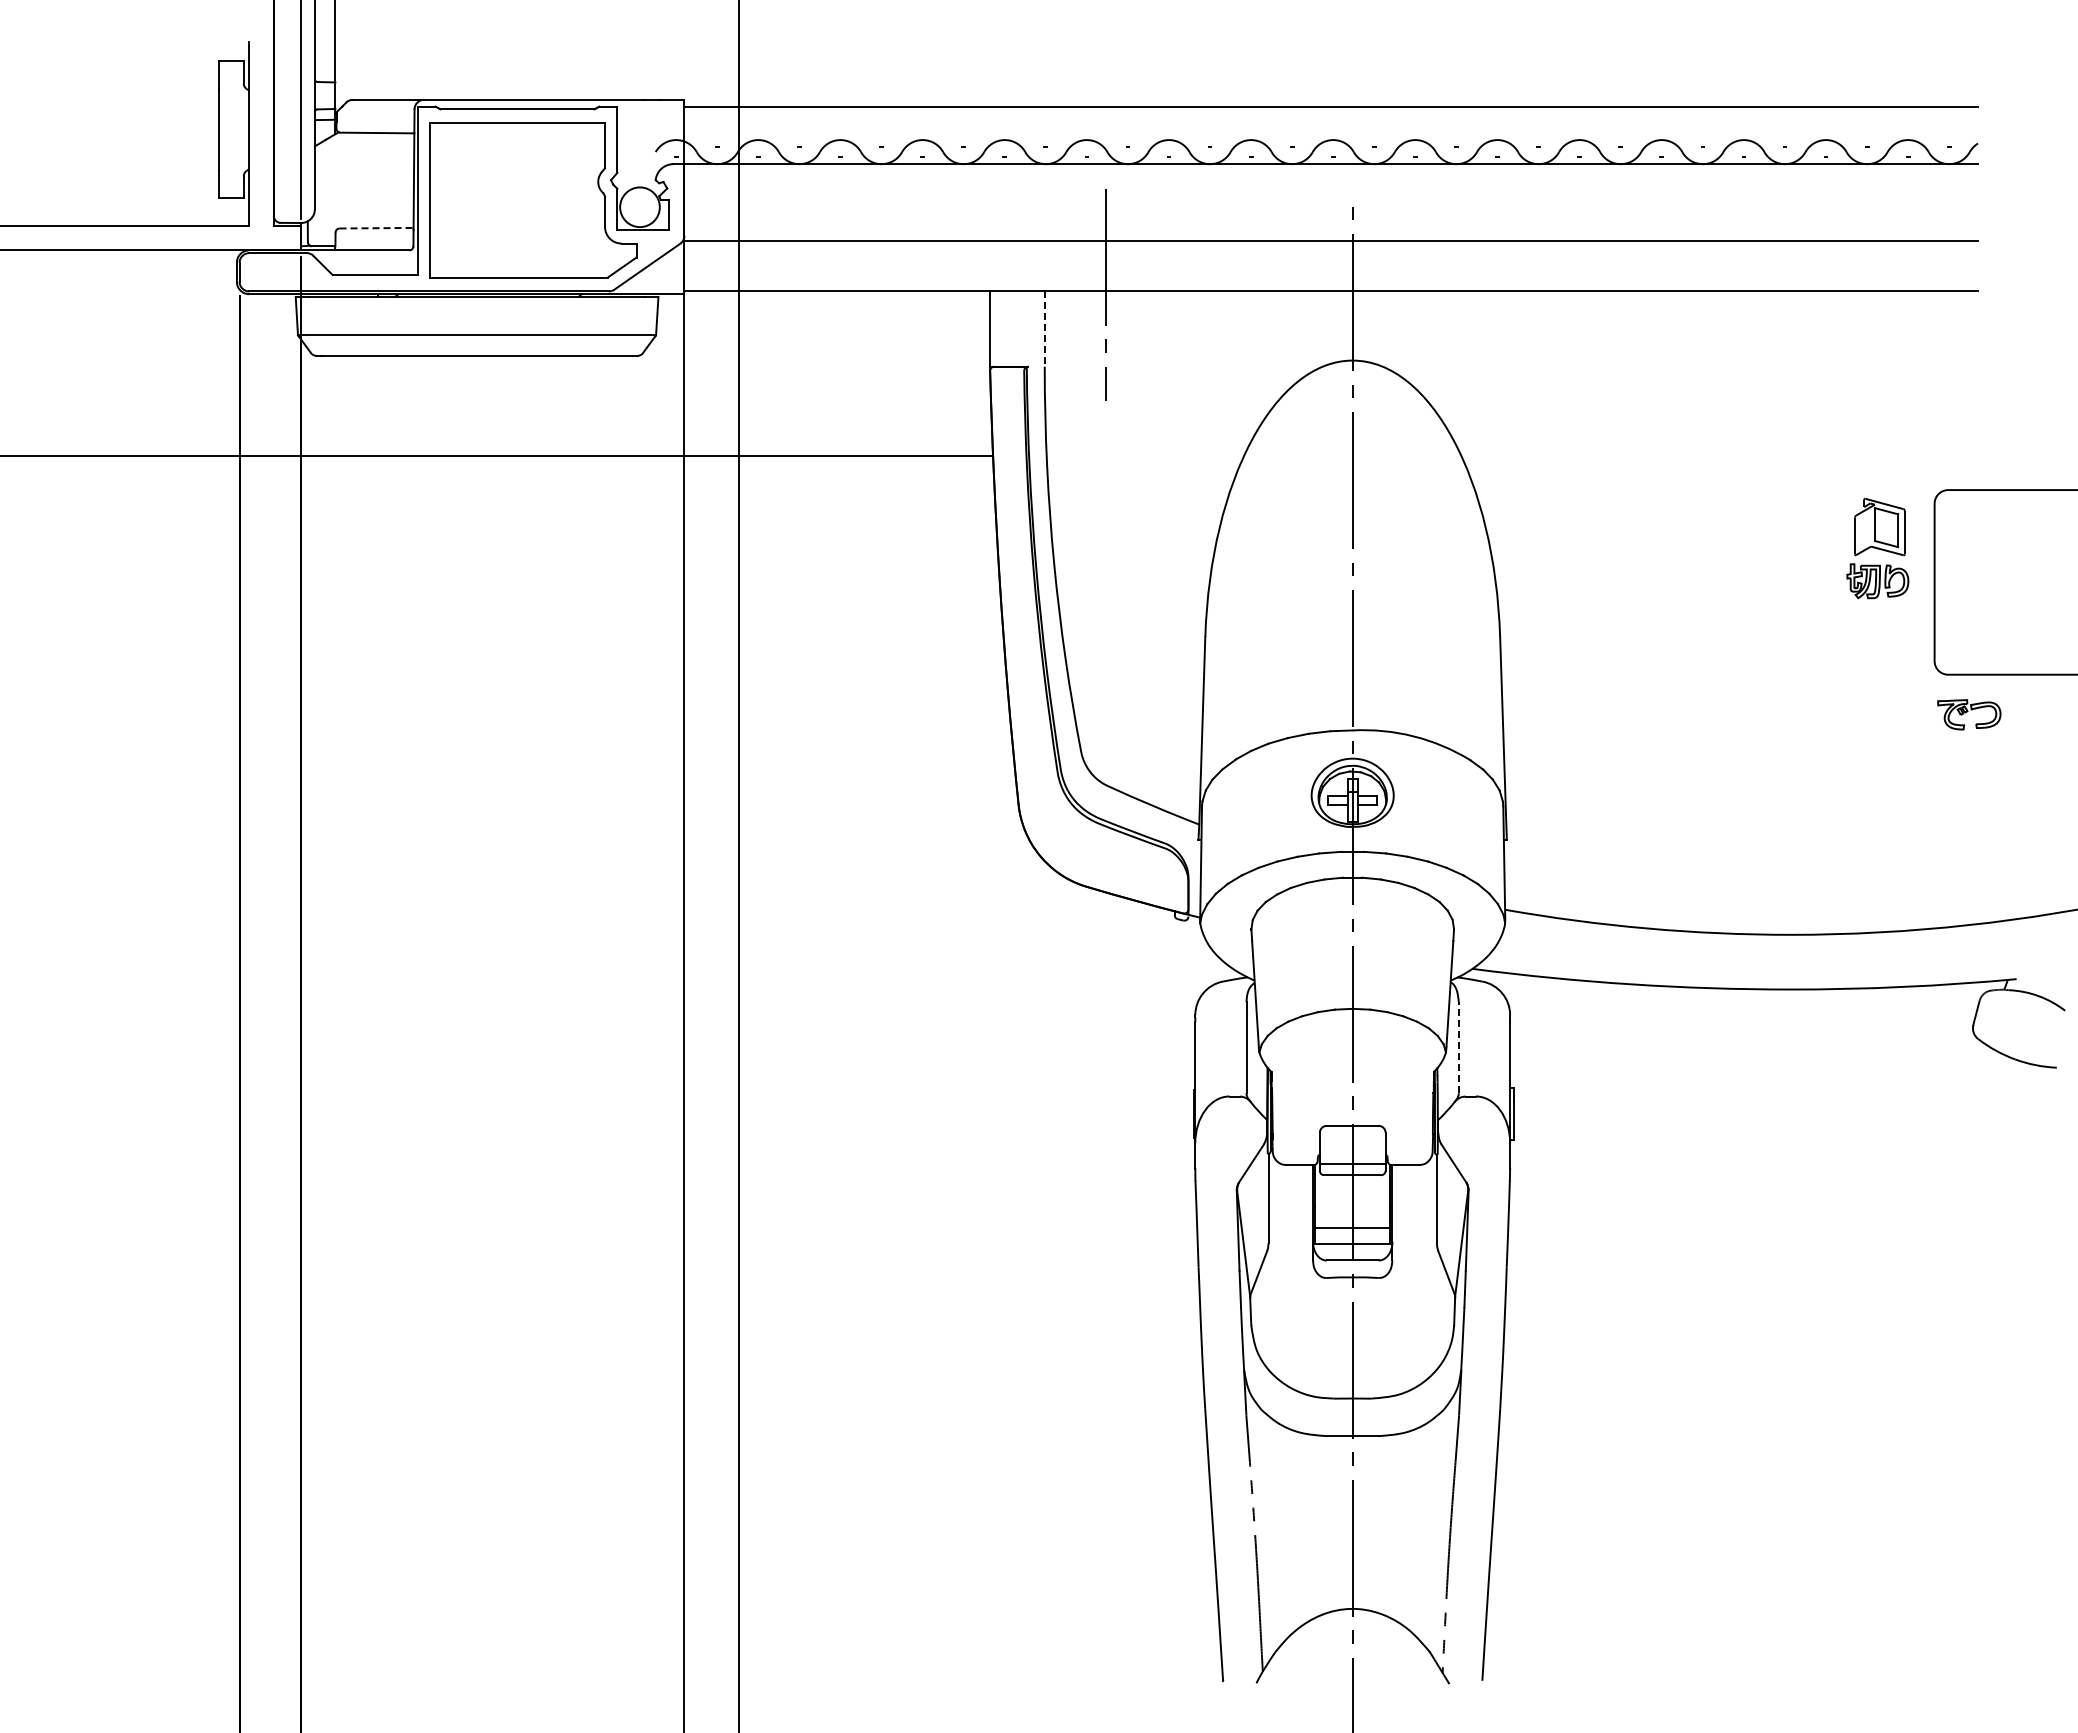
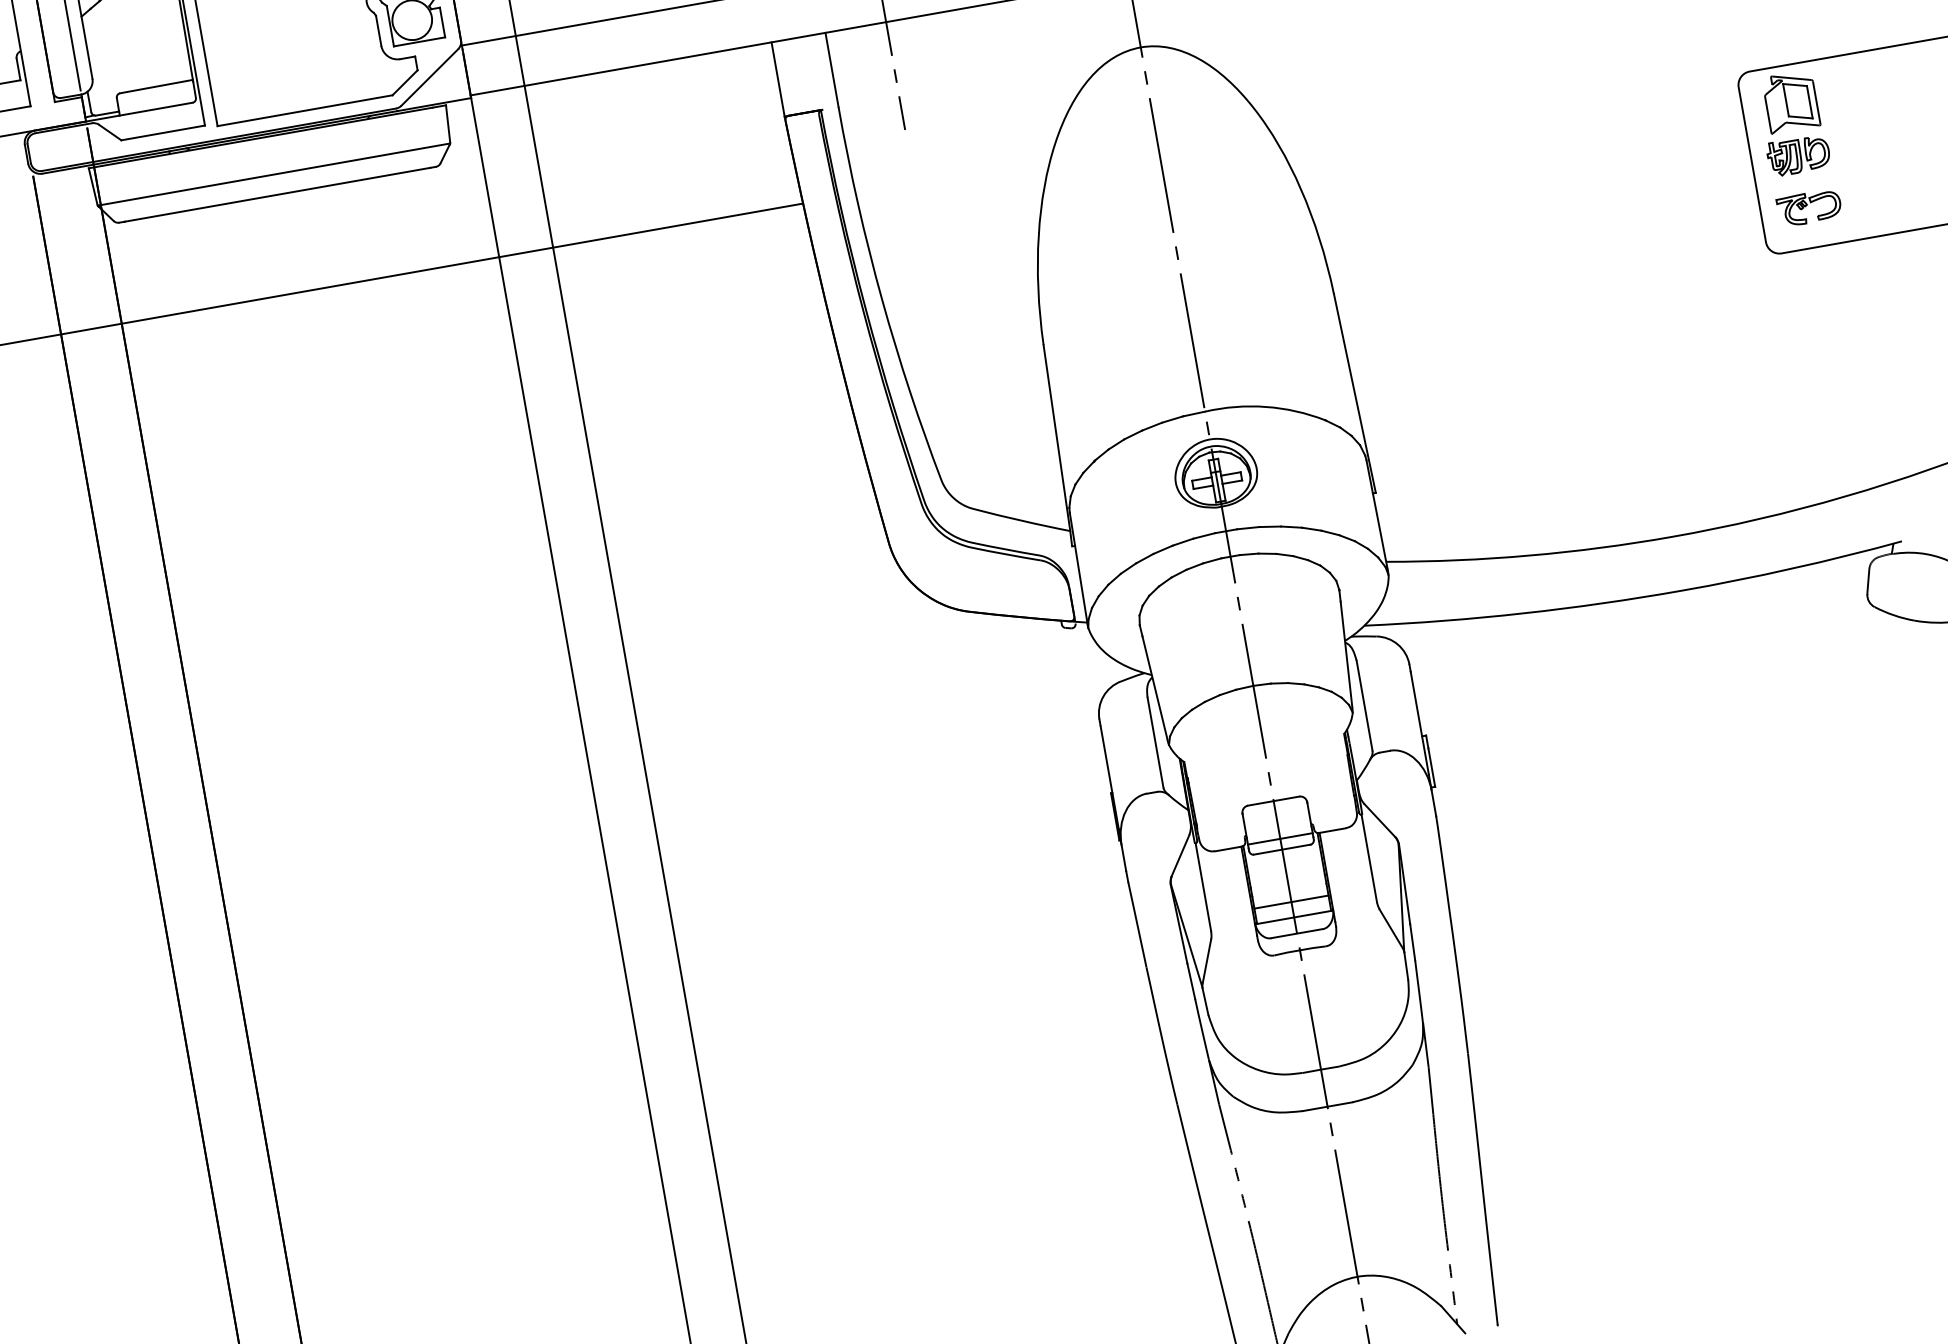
line: (377, 228) -> (157, 86), dashed -> solid
line: (1044, 329) -> (831, 70), dashed -> solid
part: (1877, 548) -> (1792, 123), moved
part: (1969, 714) -> (1809, 207), moved
line: (1458, 1047) -> (1364, 705), dashed -> solid

